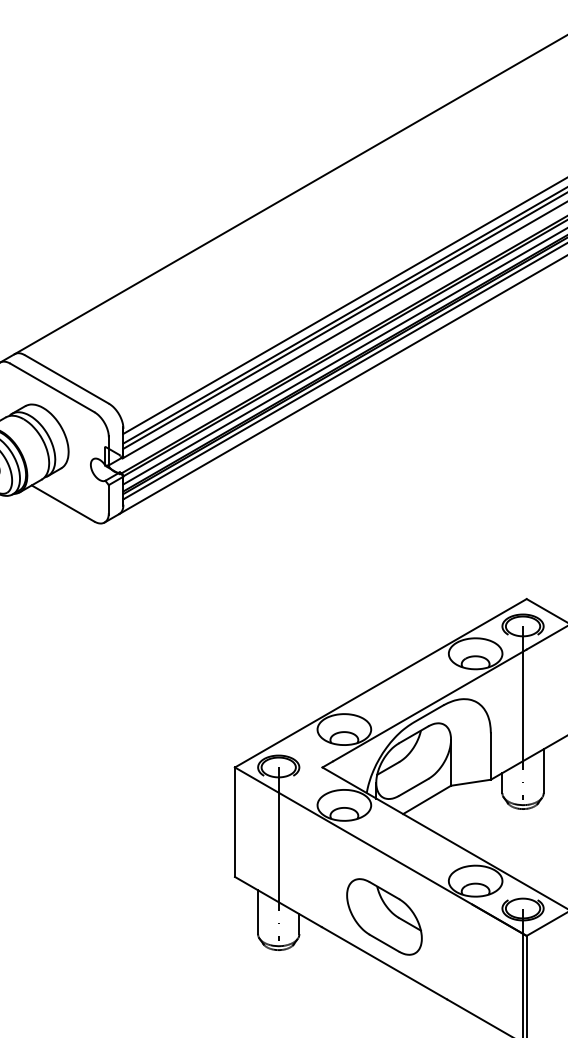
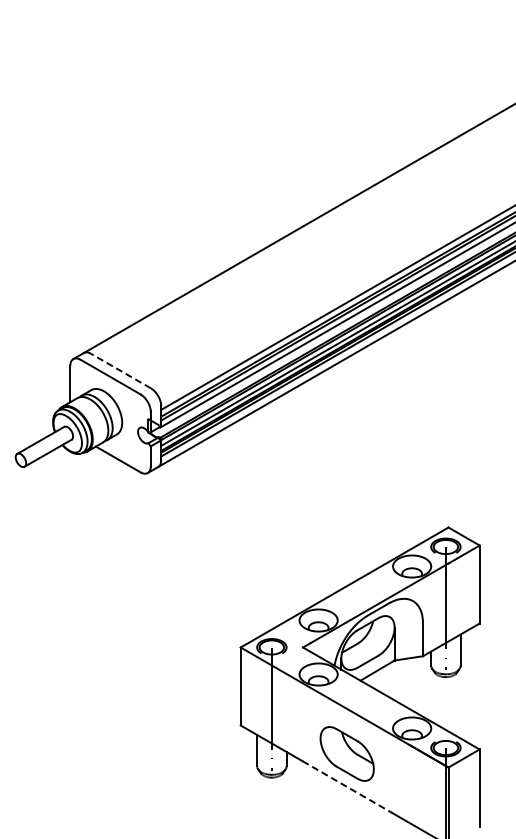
line: (66, 378) -> (120, 370), solid -> dashed
line: (384, 962) -> (347, 786), solid -> dashed

